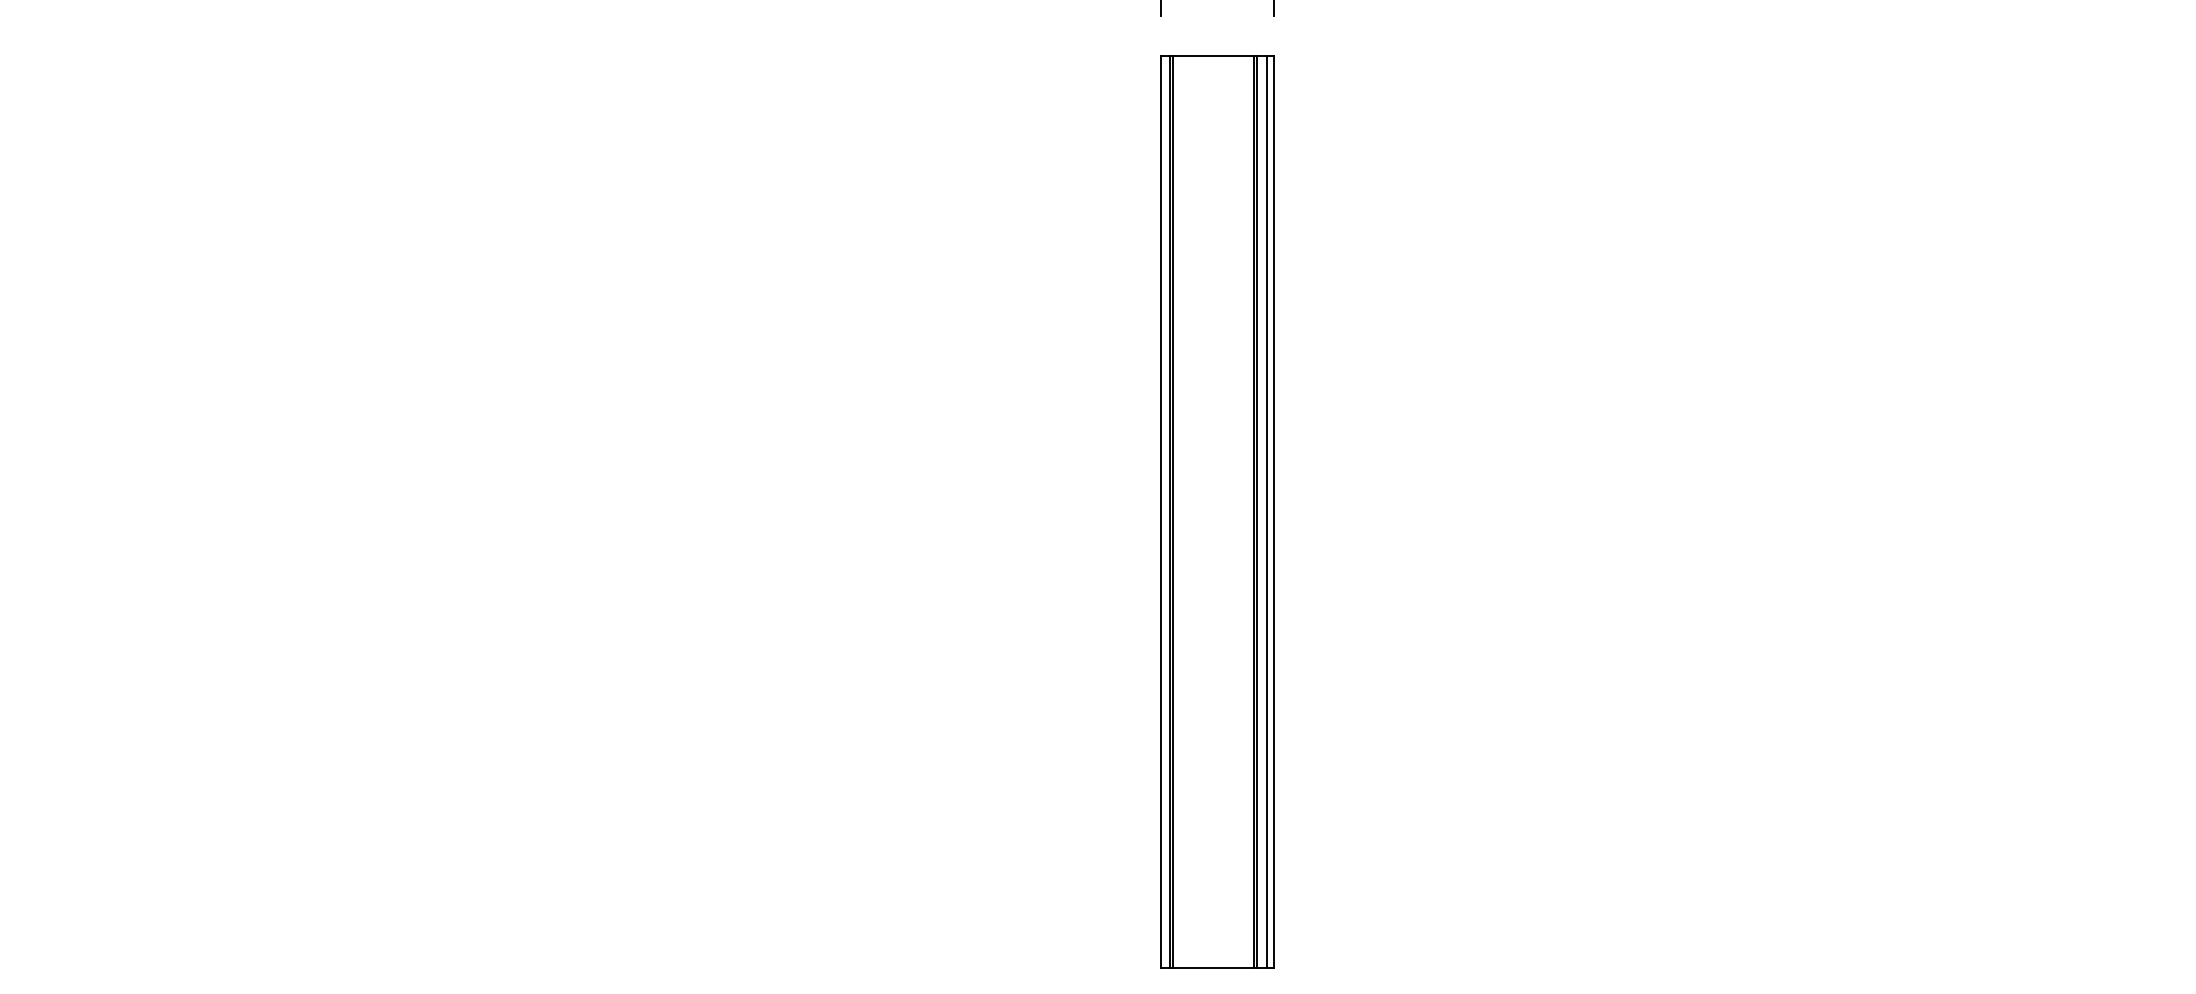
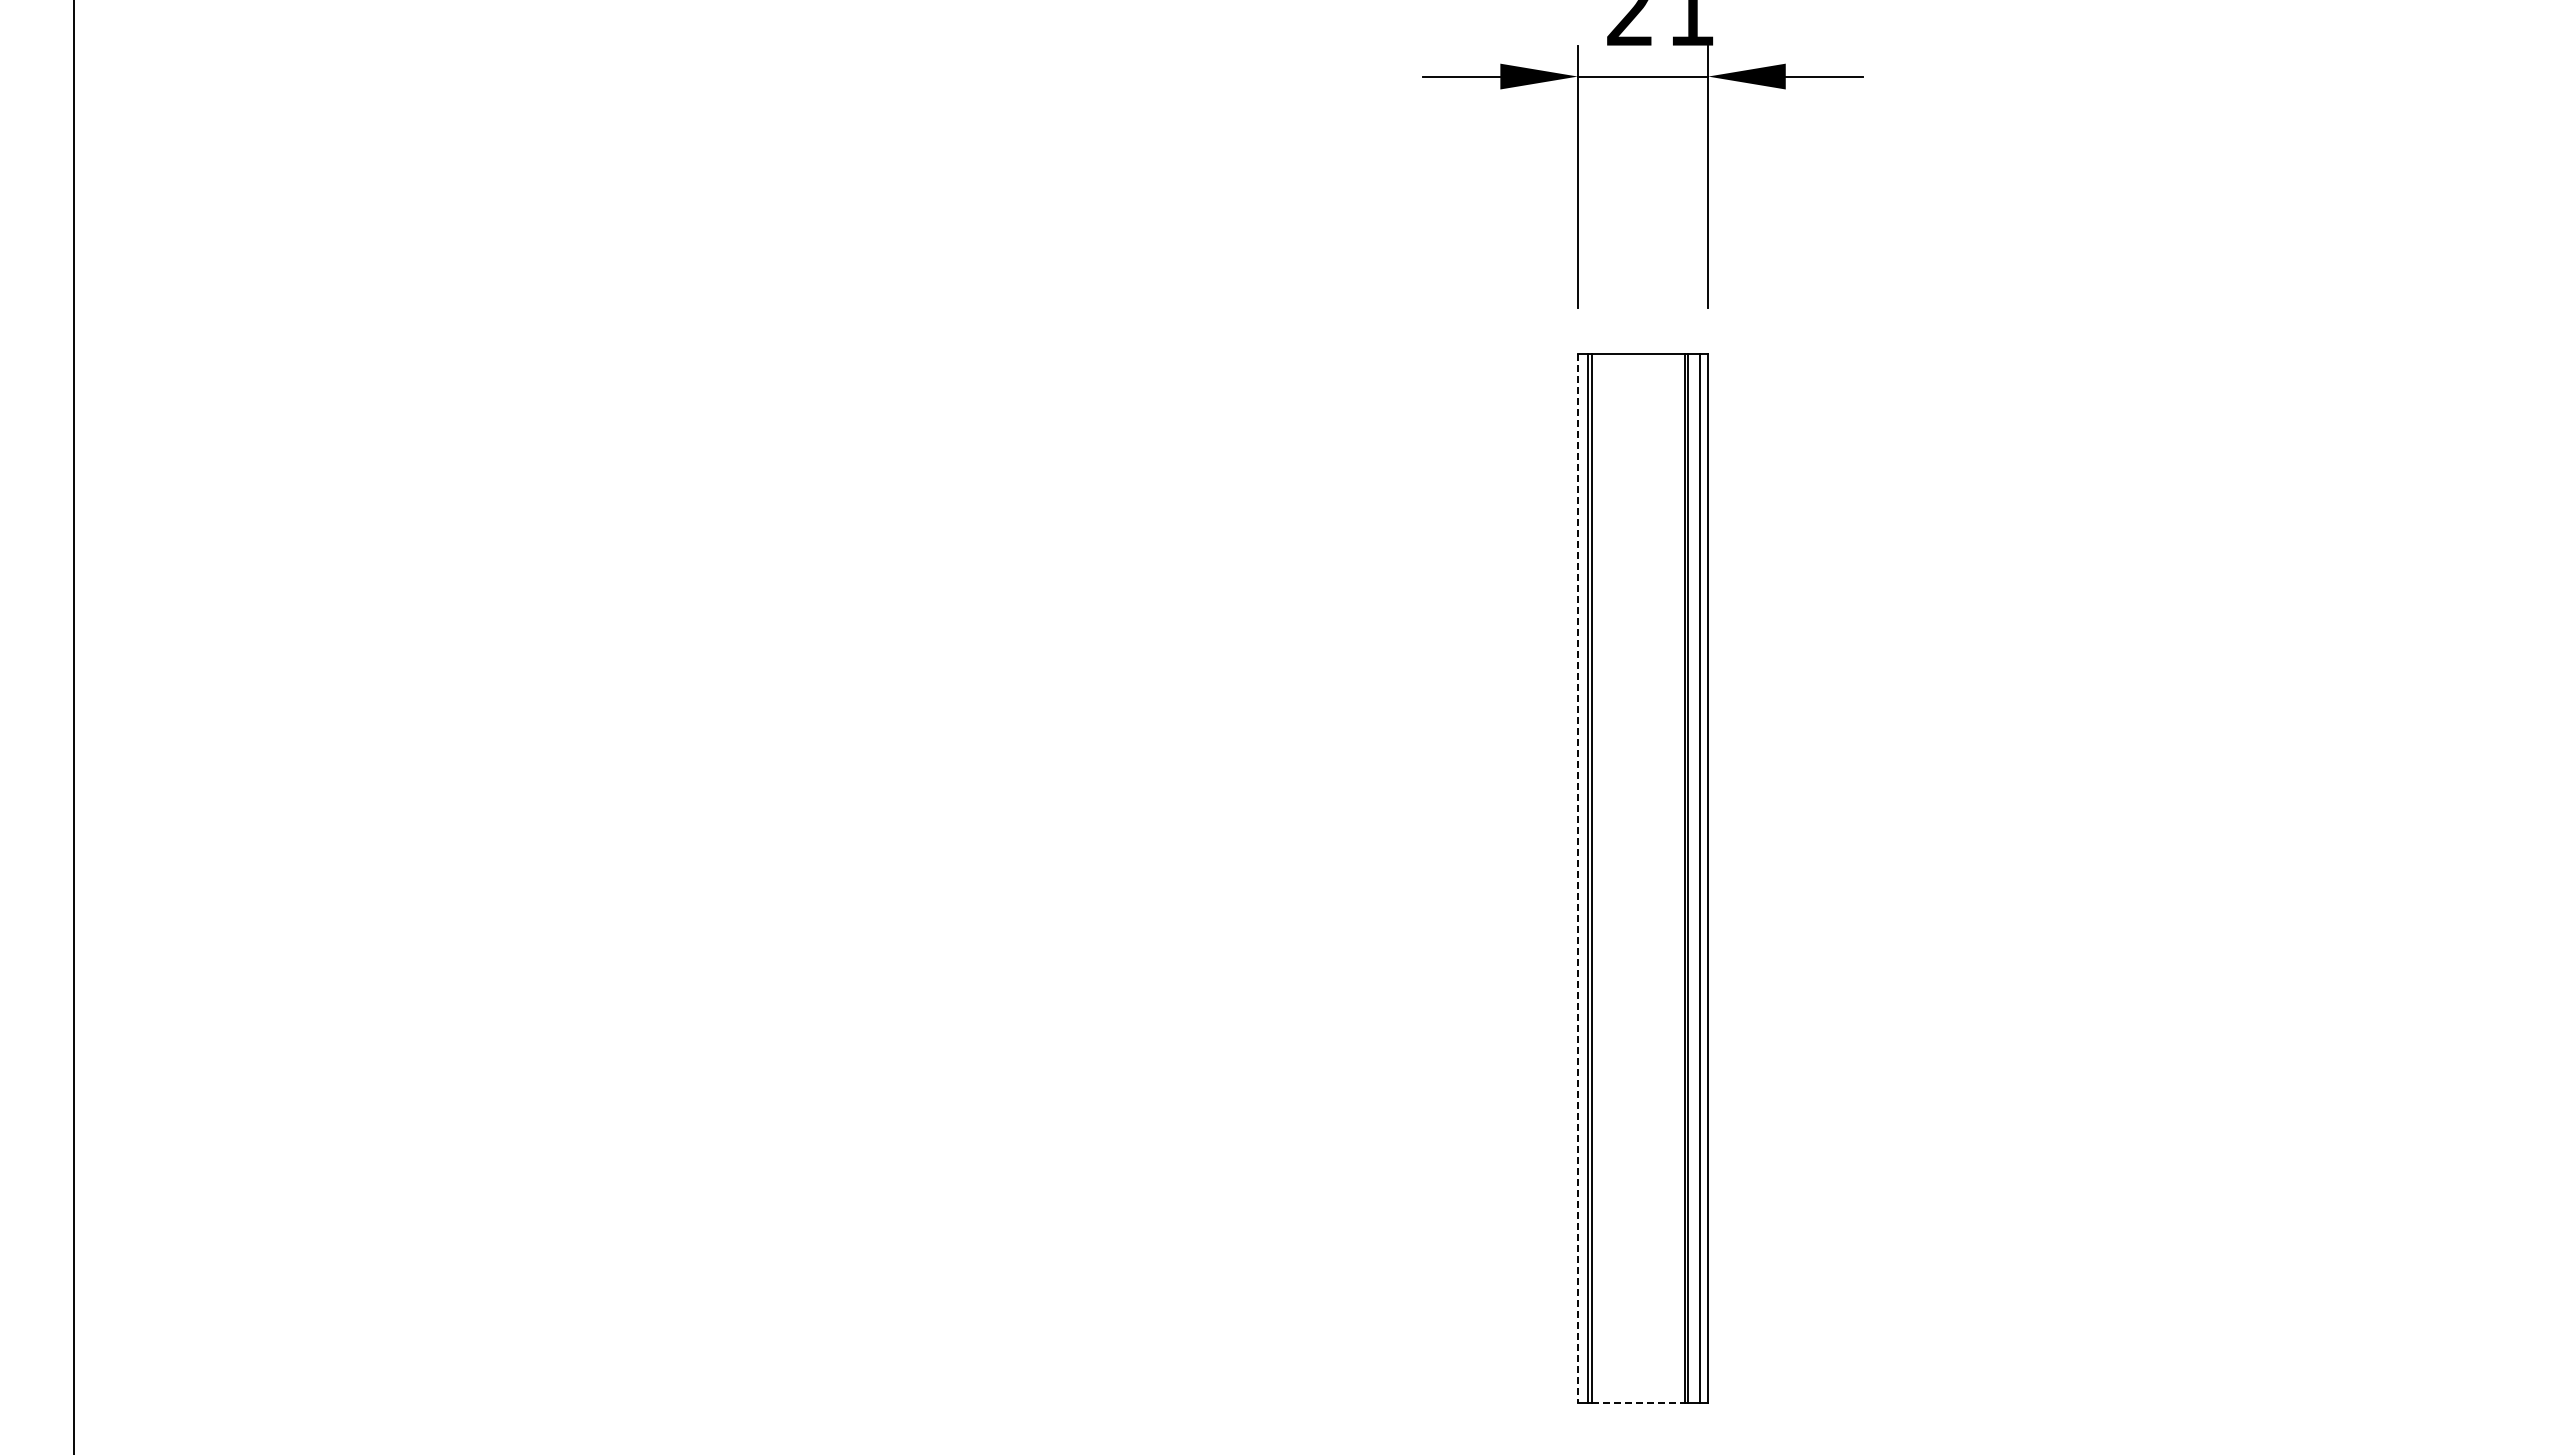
line: (1160, 512) -> (1577, 879), solid -> dashed
line: (1213, 967) -> (1638, 1402), solid -> dashed

